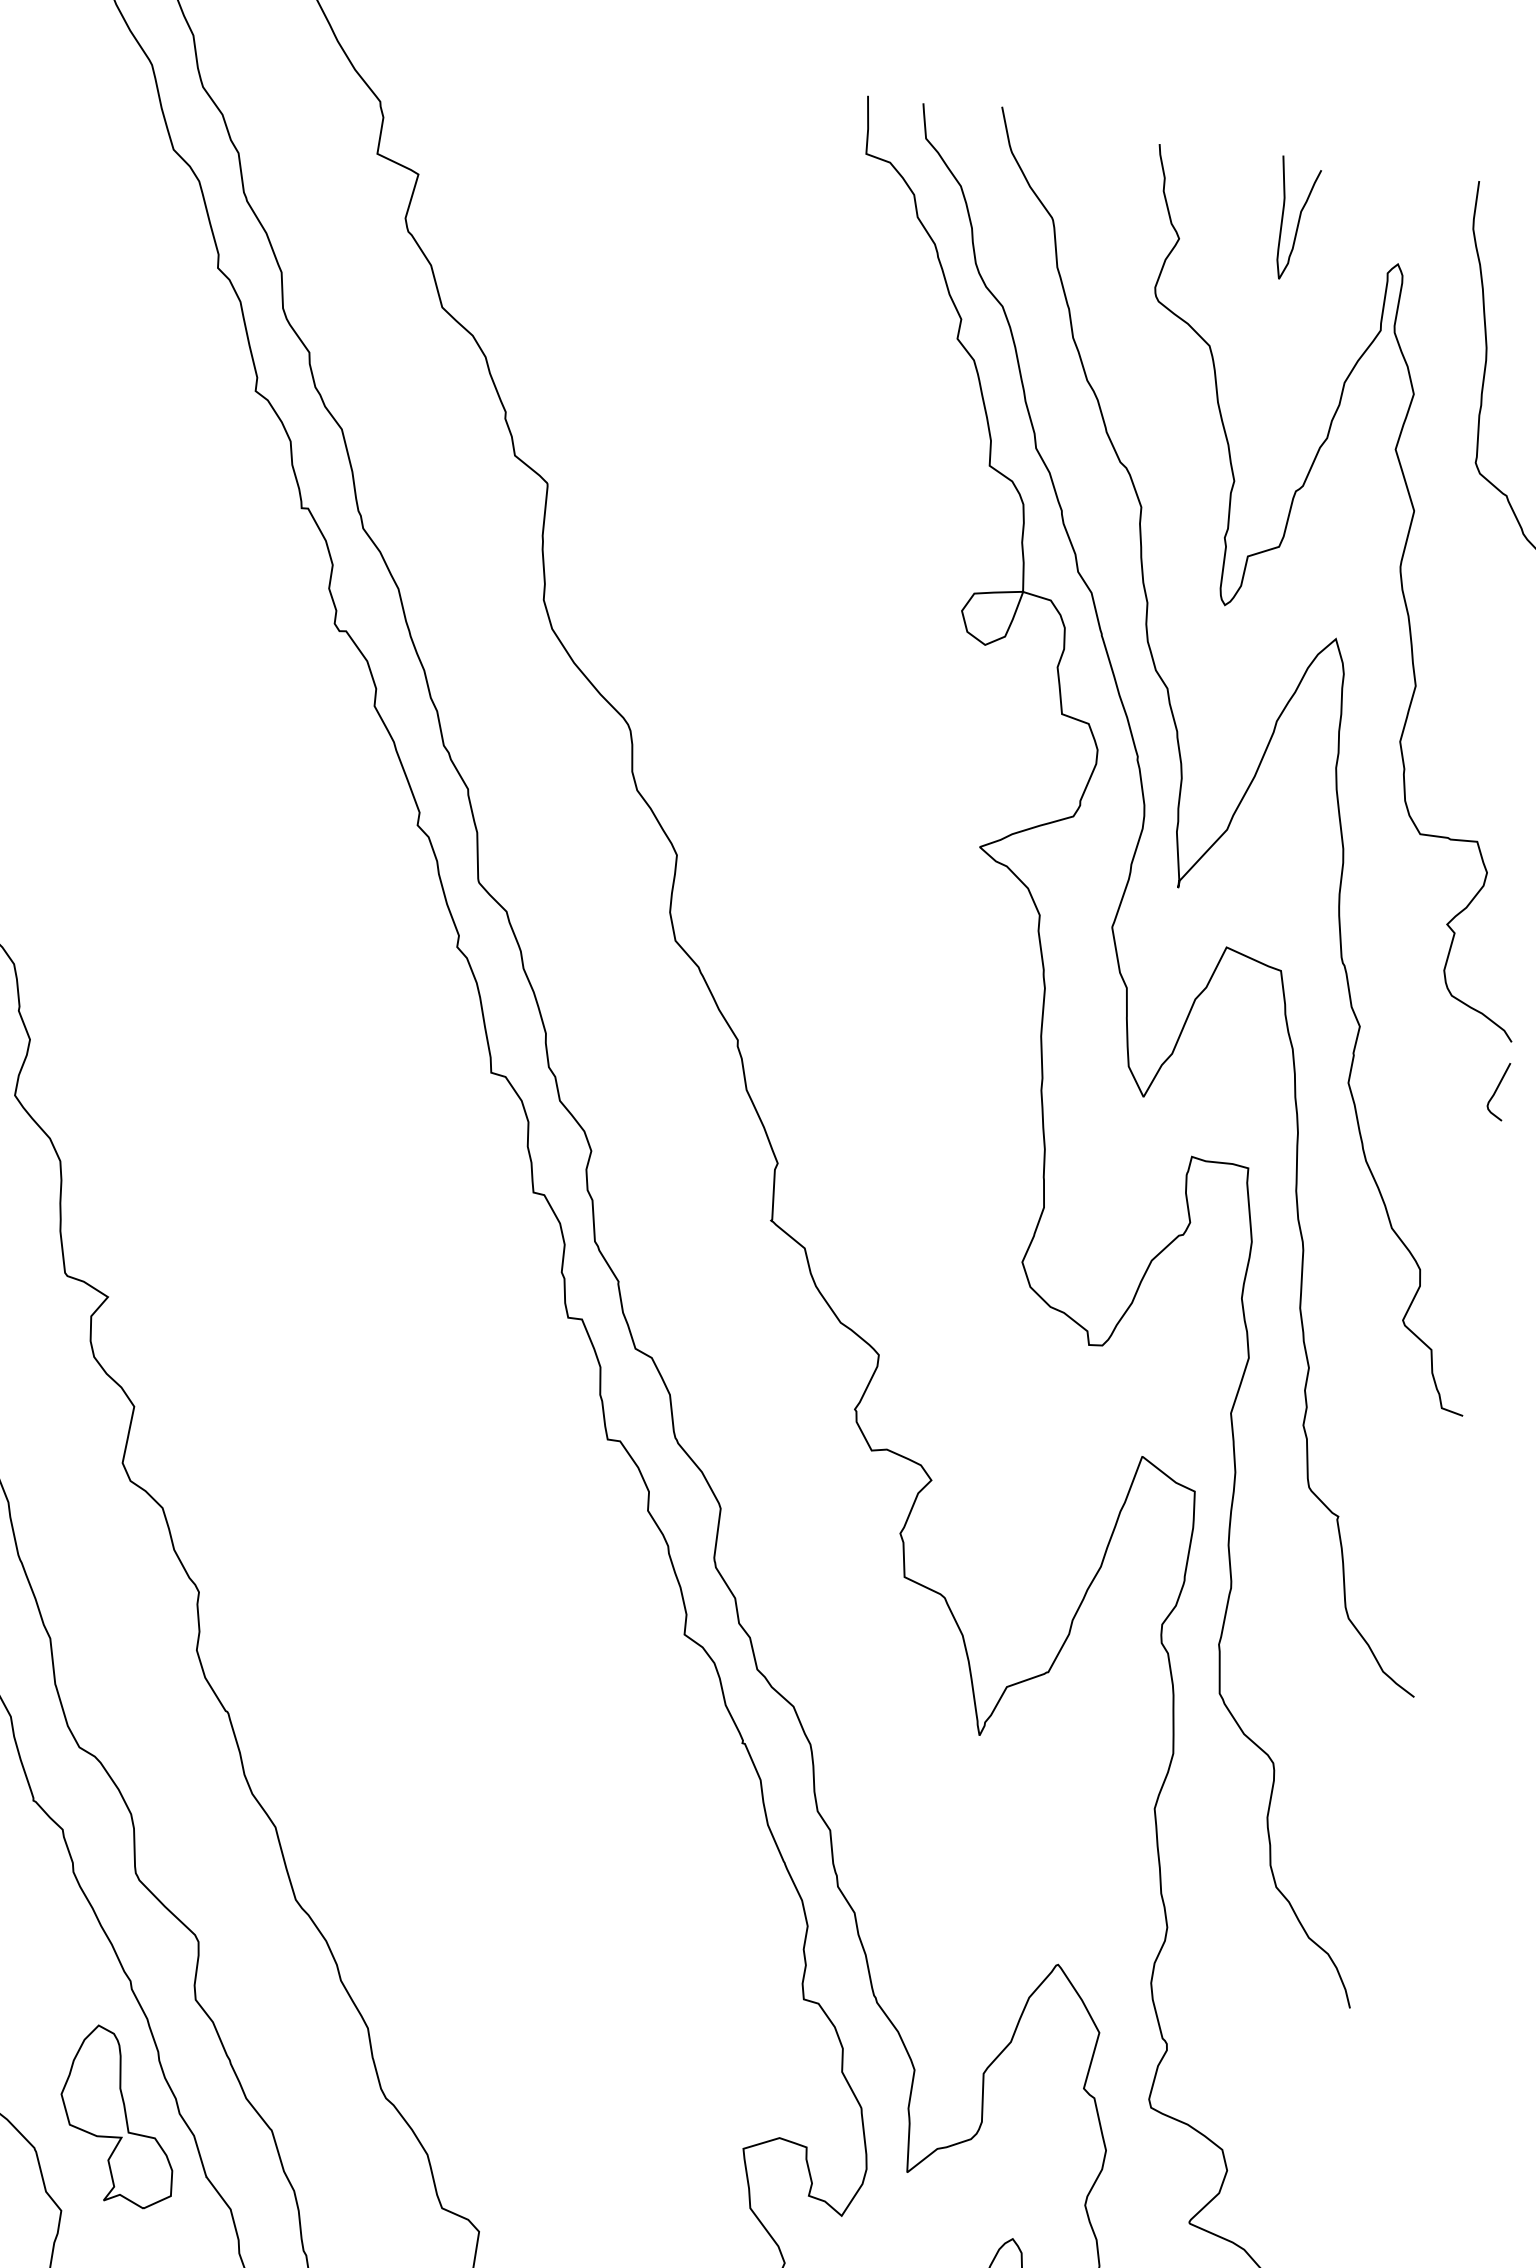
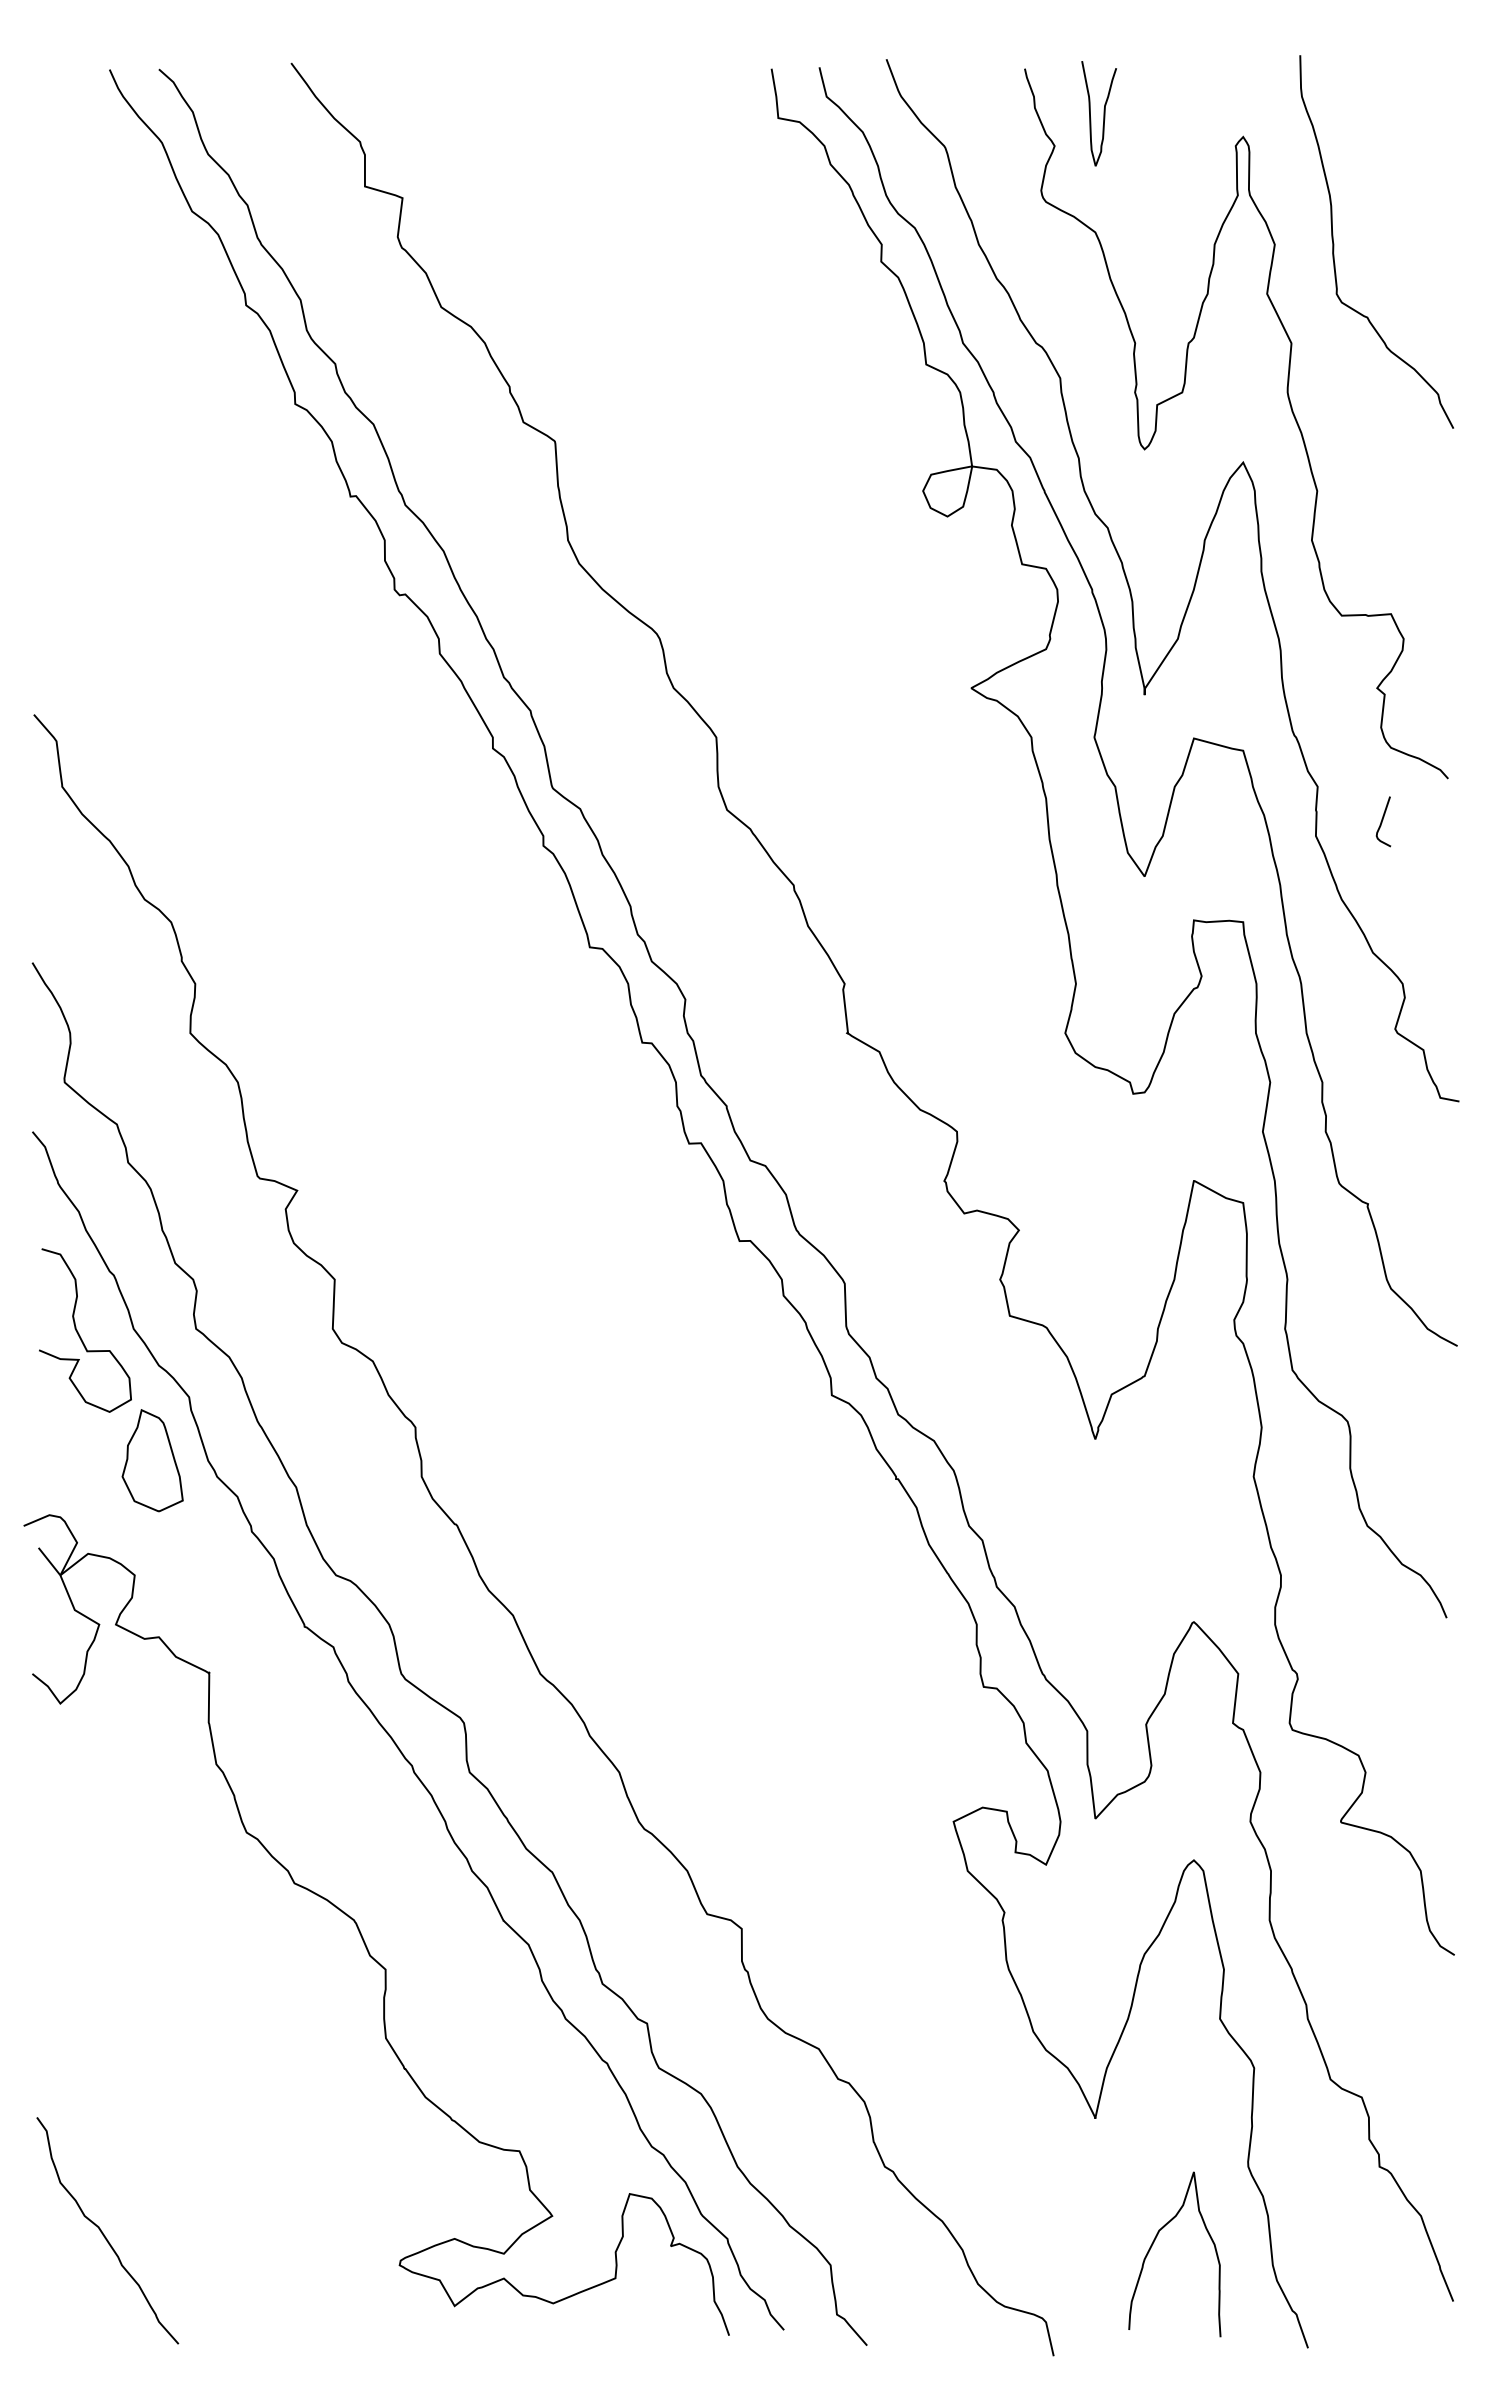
curve: (1298, 219) -> (1103, 113), moved
curve: (1498, 1089) -> (1383, 820), moved
part: (120, 2116) -> (422, 1881), removed

